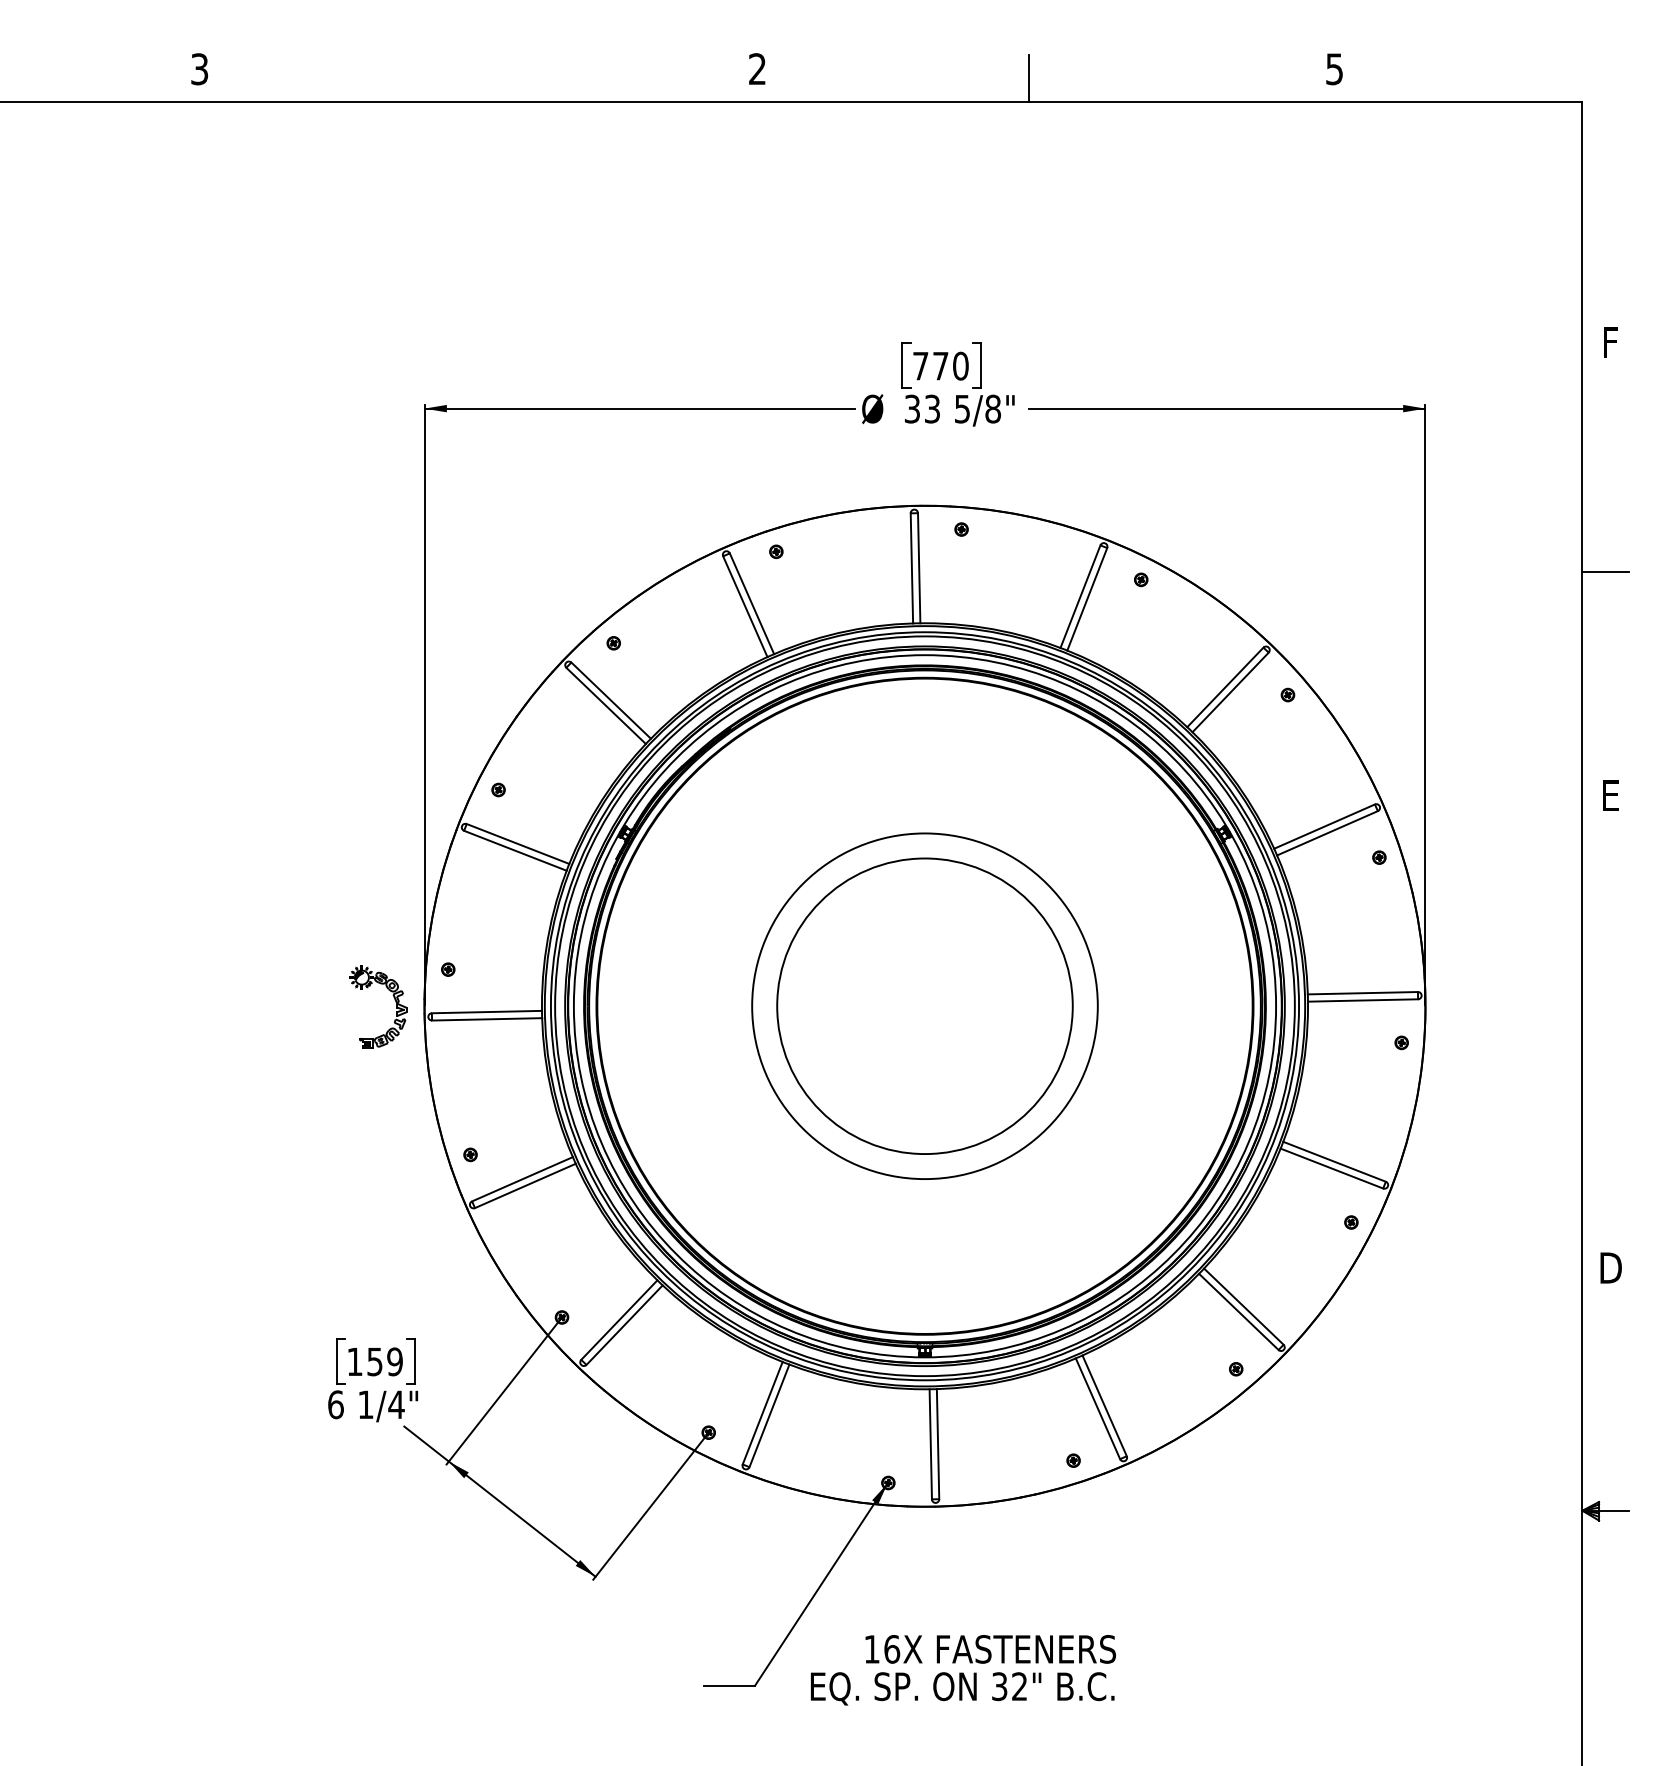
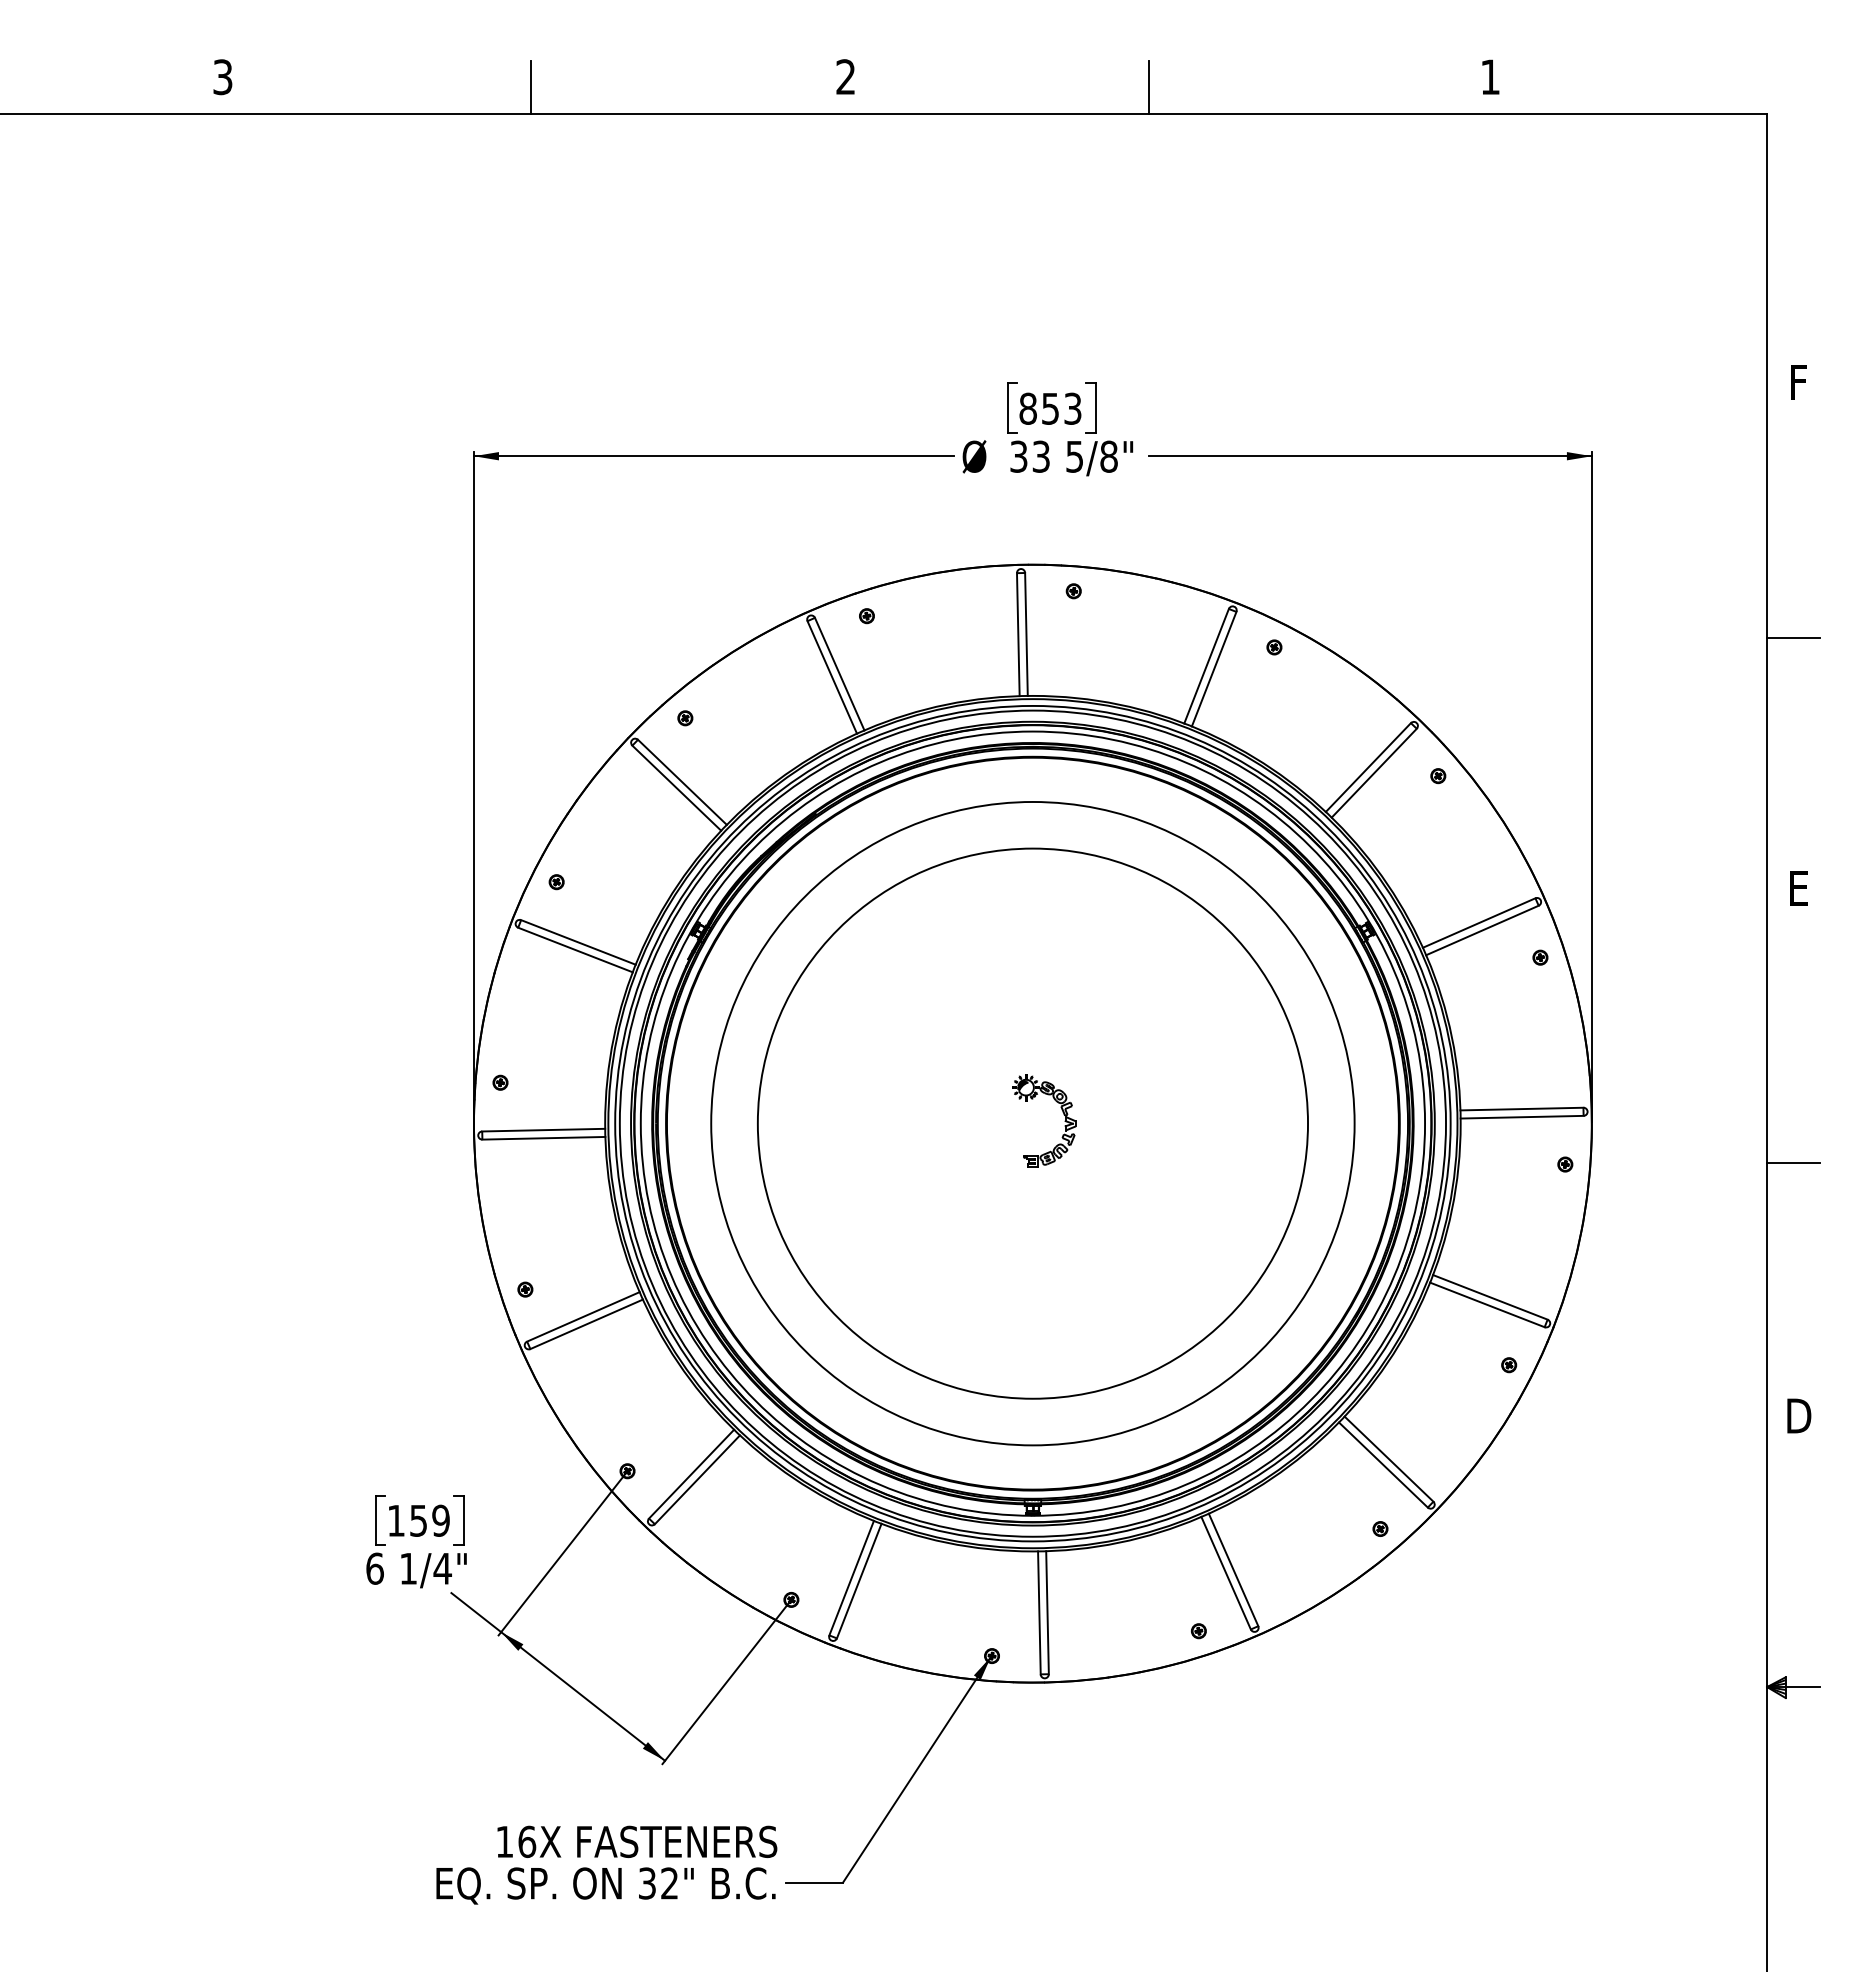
text: (1334, 69) -> (1490, 77), 5 -> 1
line: (475, 78) -> (530, 87), added
text: (940, 365) -> (1050, 408), 770 -> 853
part: (394, 999) -> (1062, 1112), moved
circle: (924, 1006) -> (1032, 1123), size x1.67
circle: (924, 1006) -> (1032, 1123), size x1.67
line: (1606, 1041) -> (1793, 1162), added
text: (963, 1669) -> (606, 1864), moved

